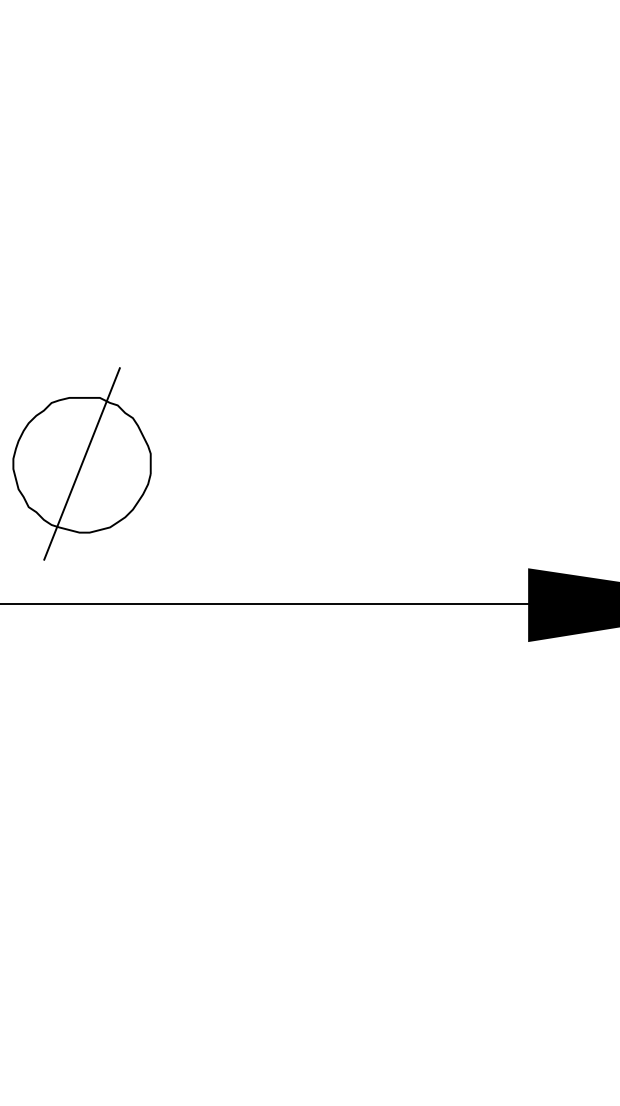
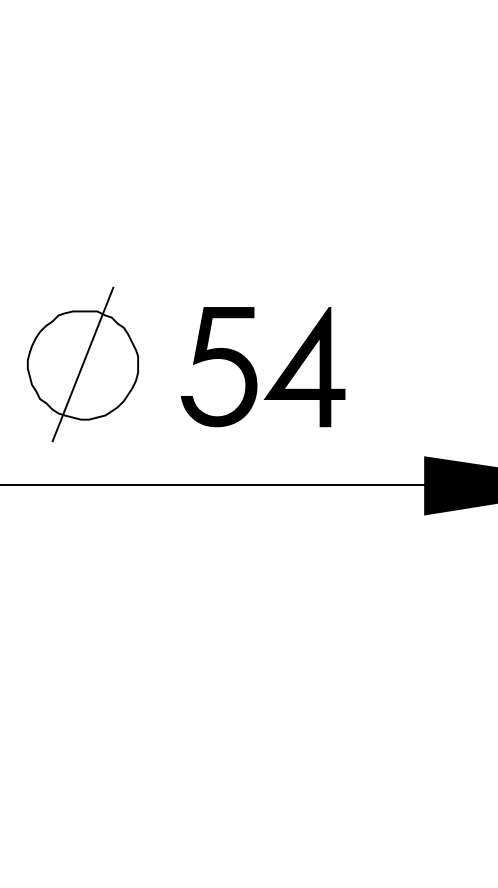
part: (316, 460) -> (254, 369), added
part: (81, 463) -> (82, 364), moved

